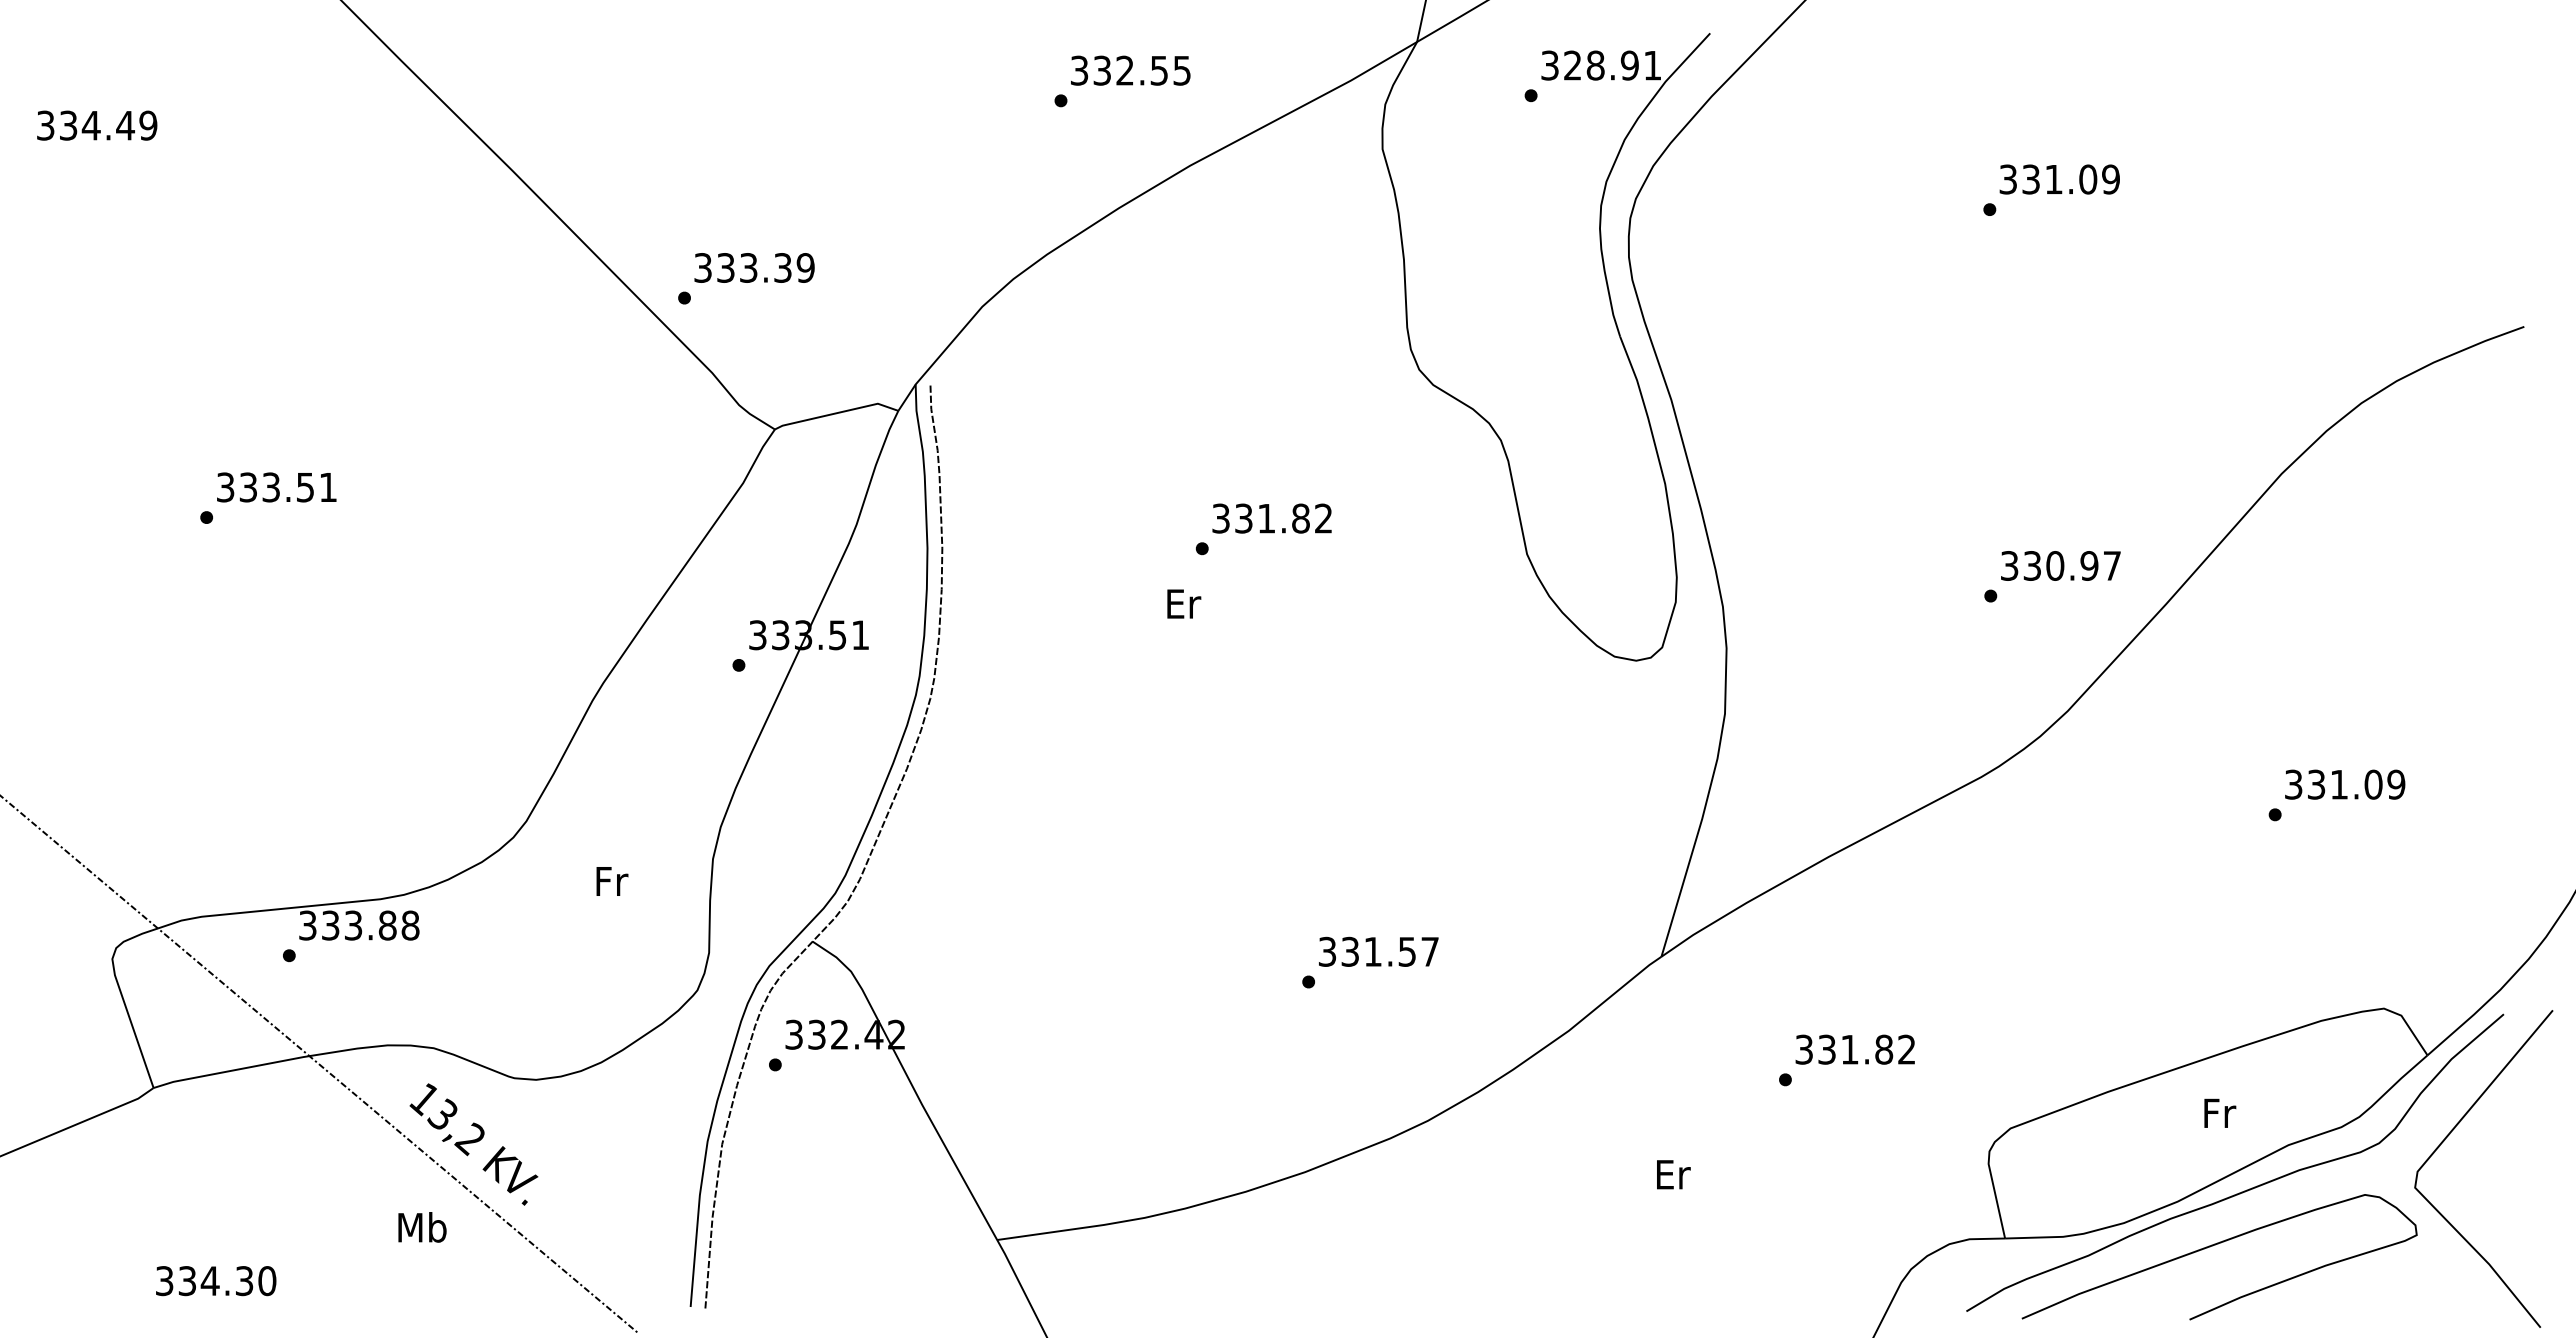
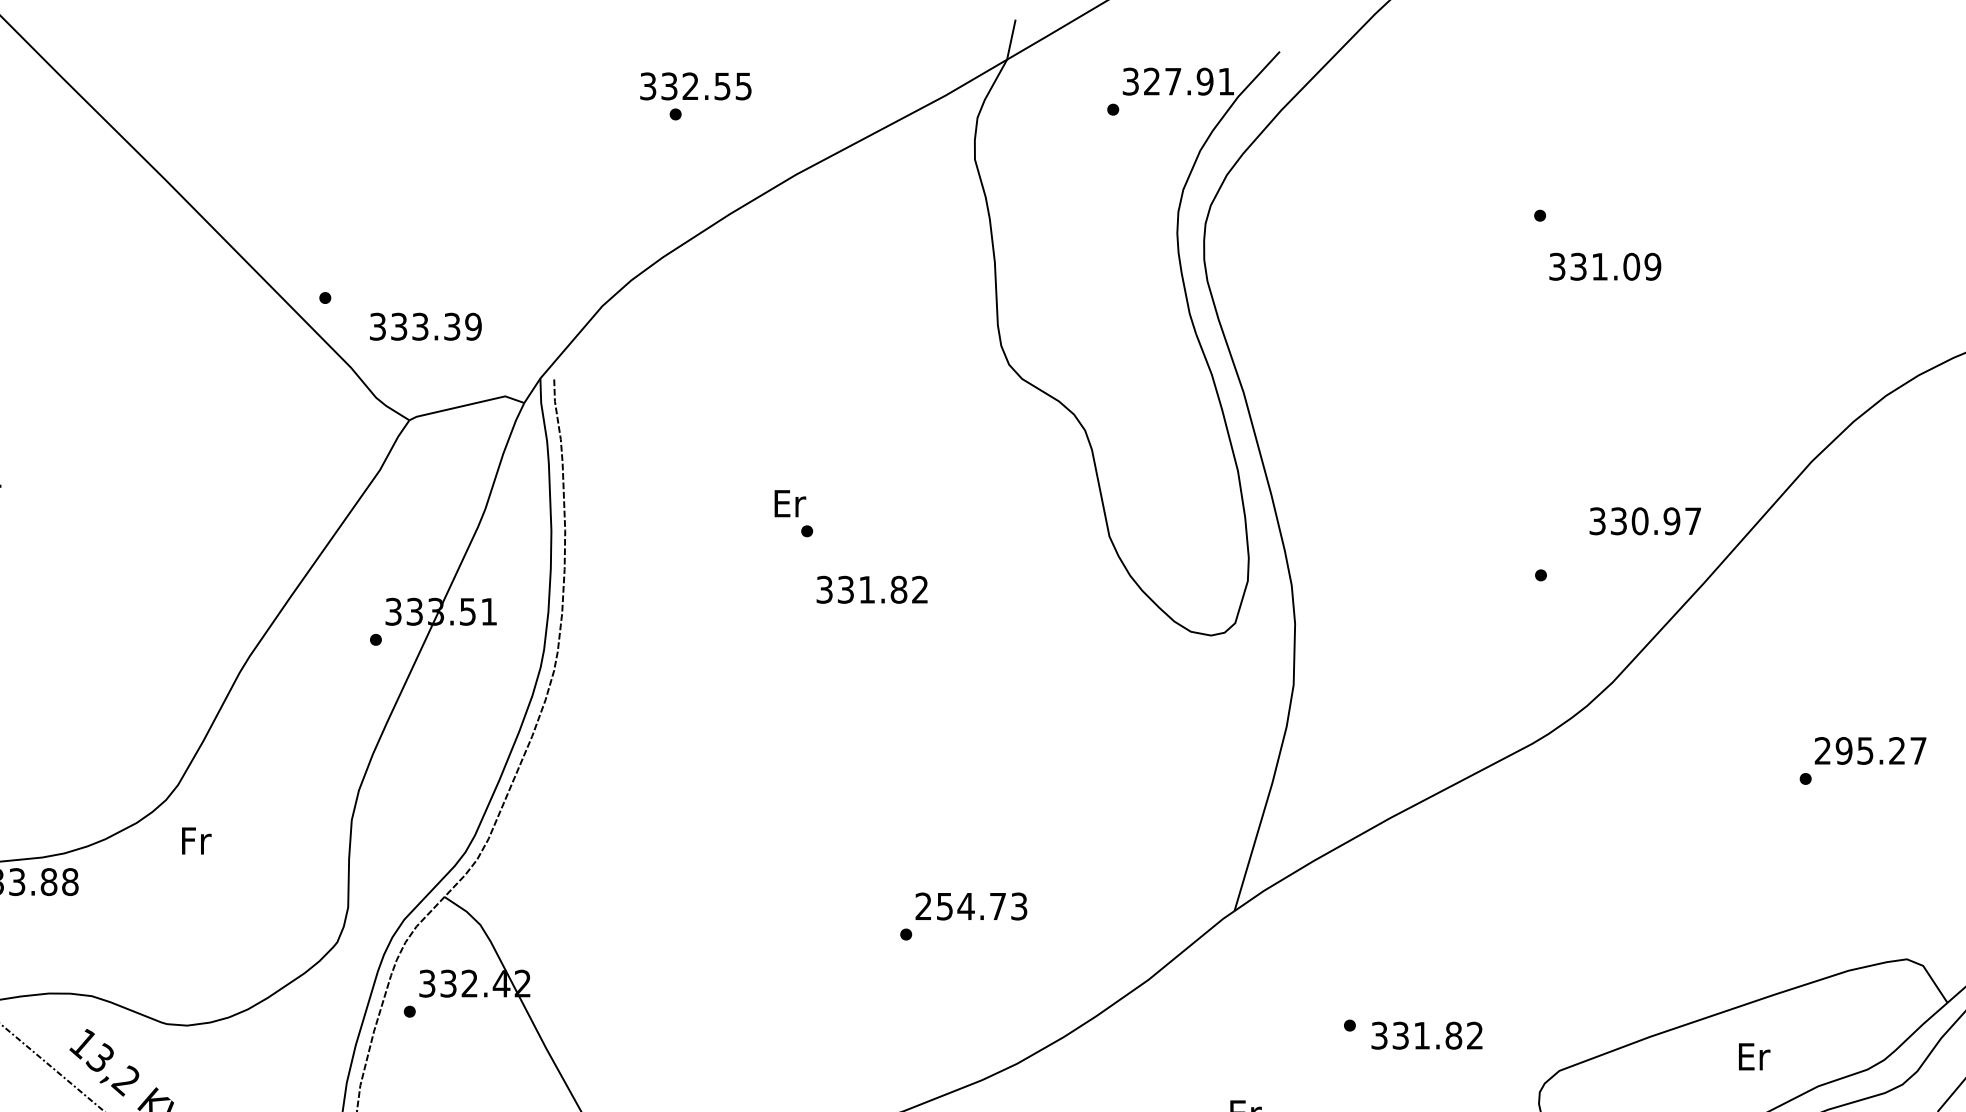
text: (1595, 65) -> (1173, 81), 328.91 -> 327.91
text: (1130, 70) -> (695, 86), moved
text: (2059, 179) -> (1604, 266), moved
text: (754, 267) -> (425, 326), moved
text: (1271, 518) -> (871, 589), moved
text: (2060, 565) -> (1644, 520), moved
text: (1184, 603) -> (790, 503), moved
text: (2345, 784) -> (1871, 750), 331.09 -> 295.27
text: (612, 881) -> (196, 841), moved
text: (1378, 951) -> (971, 906), 331.57 -> 254.73
text: (1854, 1049) -> (1426, 1035), moved
text: (2220, 1113) -> (1754, 1056), Fr -> Er

